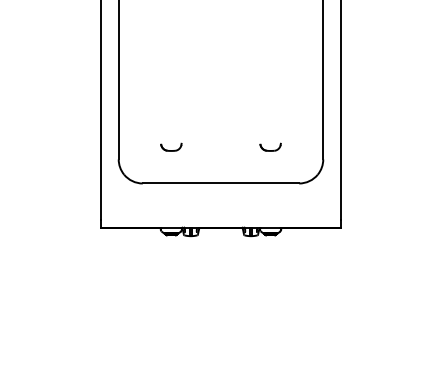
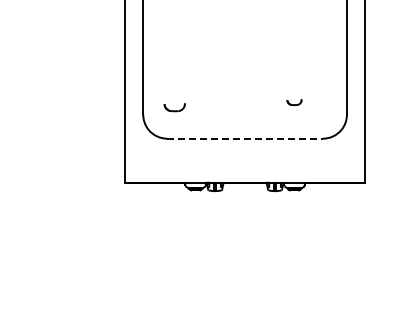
part: (171, 146) -> (174, 106), moved
part: (270, 146) -> (294, 101), size x0.7
line: (221, 183) -> (245, 138), solid -> dashed

